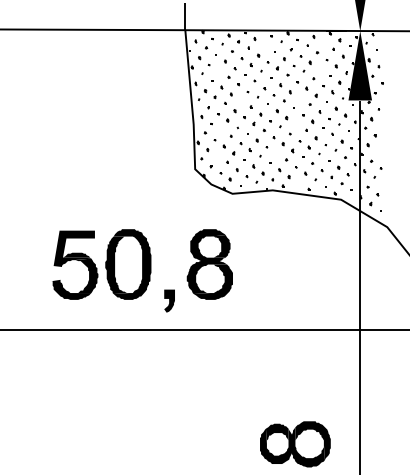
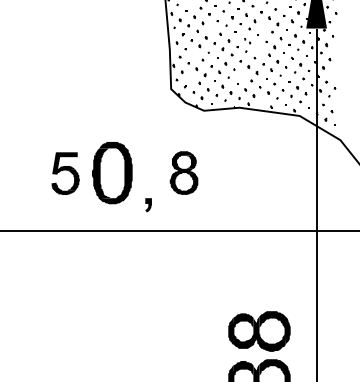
part: (281, 114) -> (247, 40), size x0.6
part: (75, 264) -> (65, 173), size x0.7
part: (209, 264) -> (183, 173), size x0.7
part: (169, 300) -> (148, 204), size x0.7

